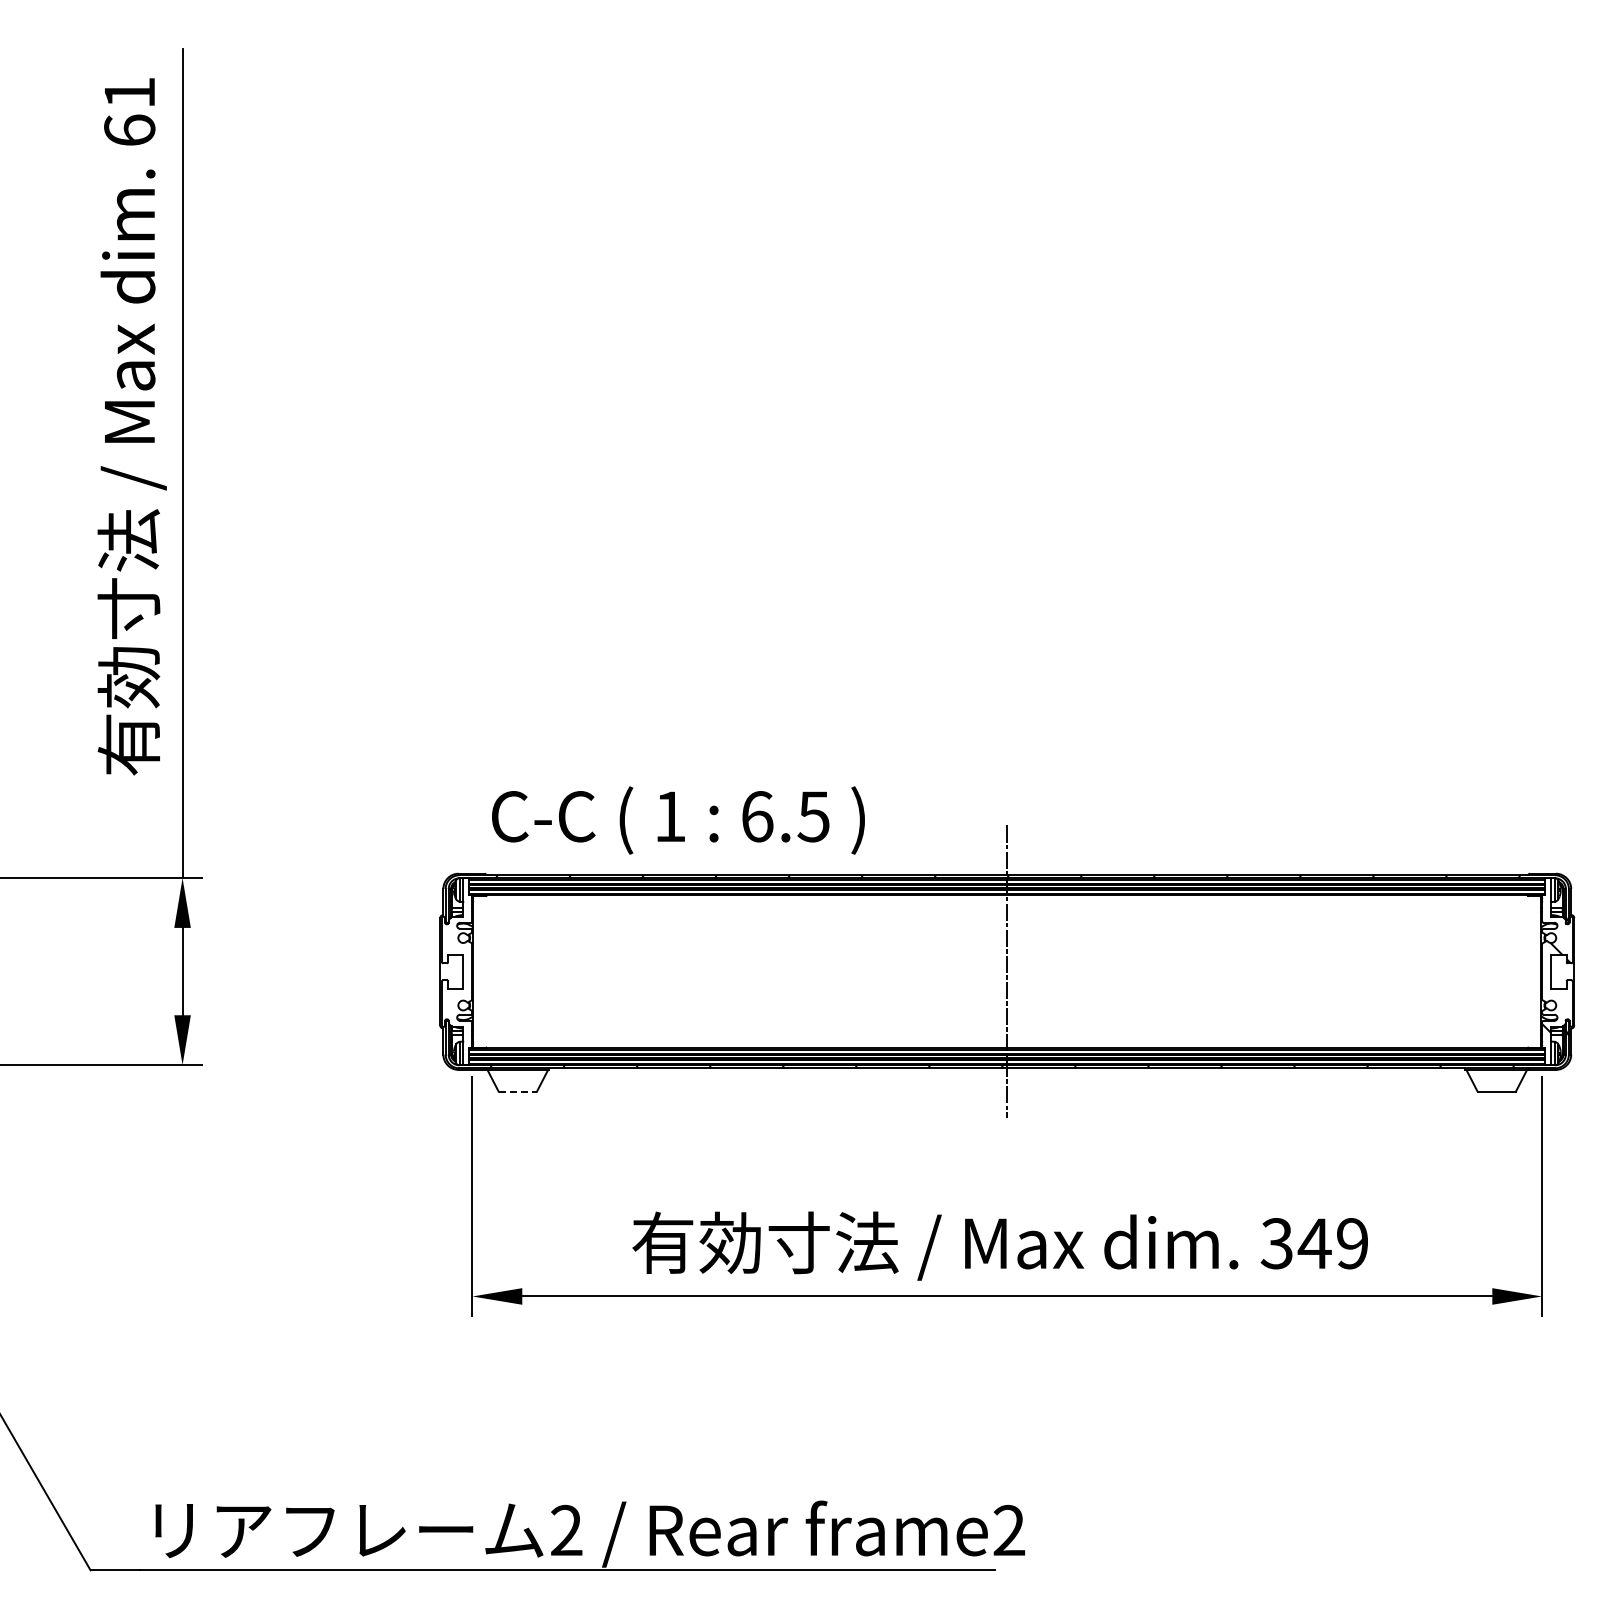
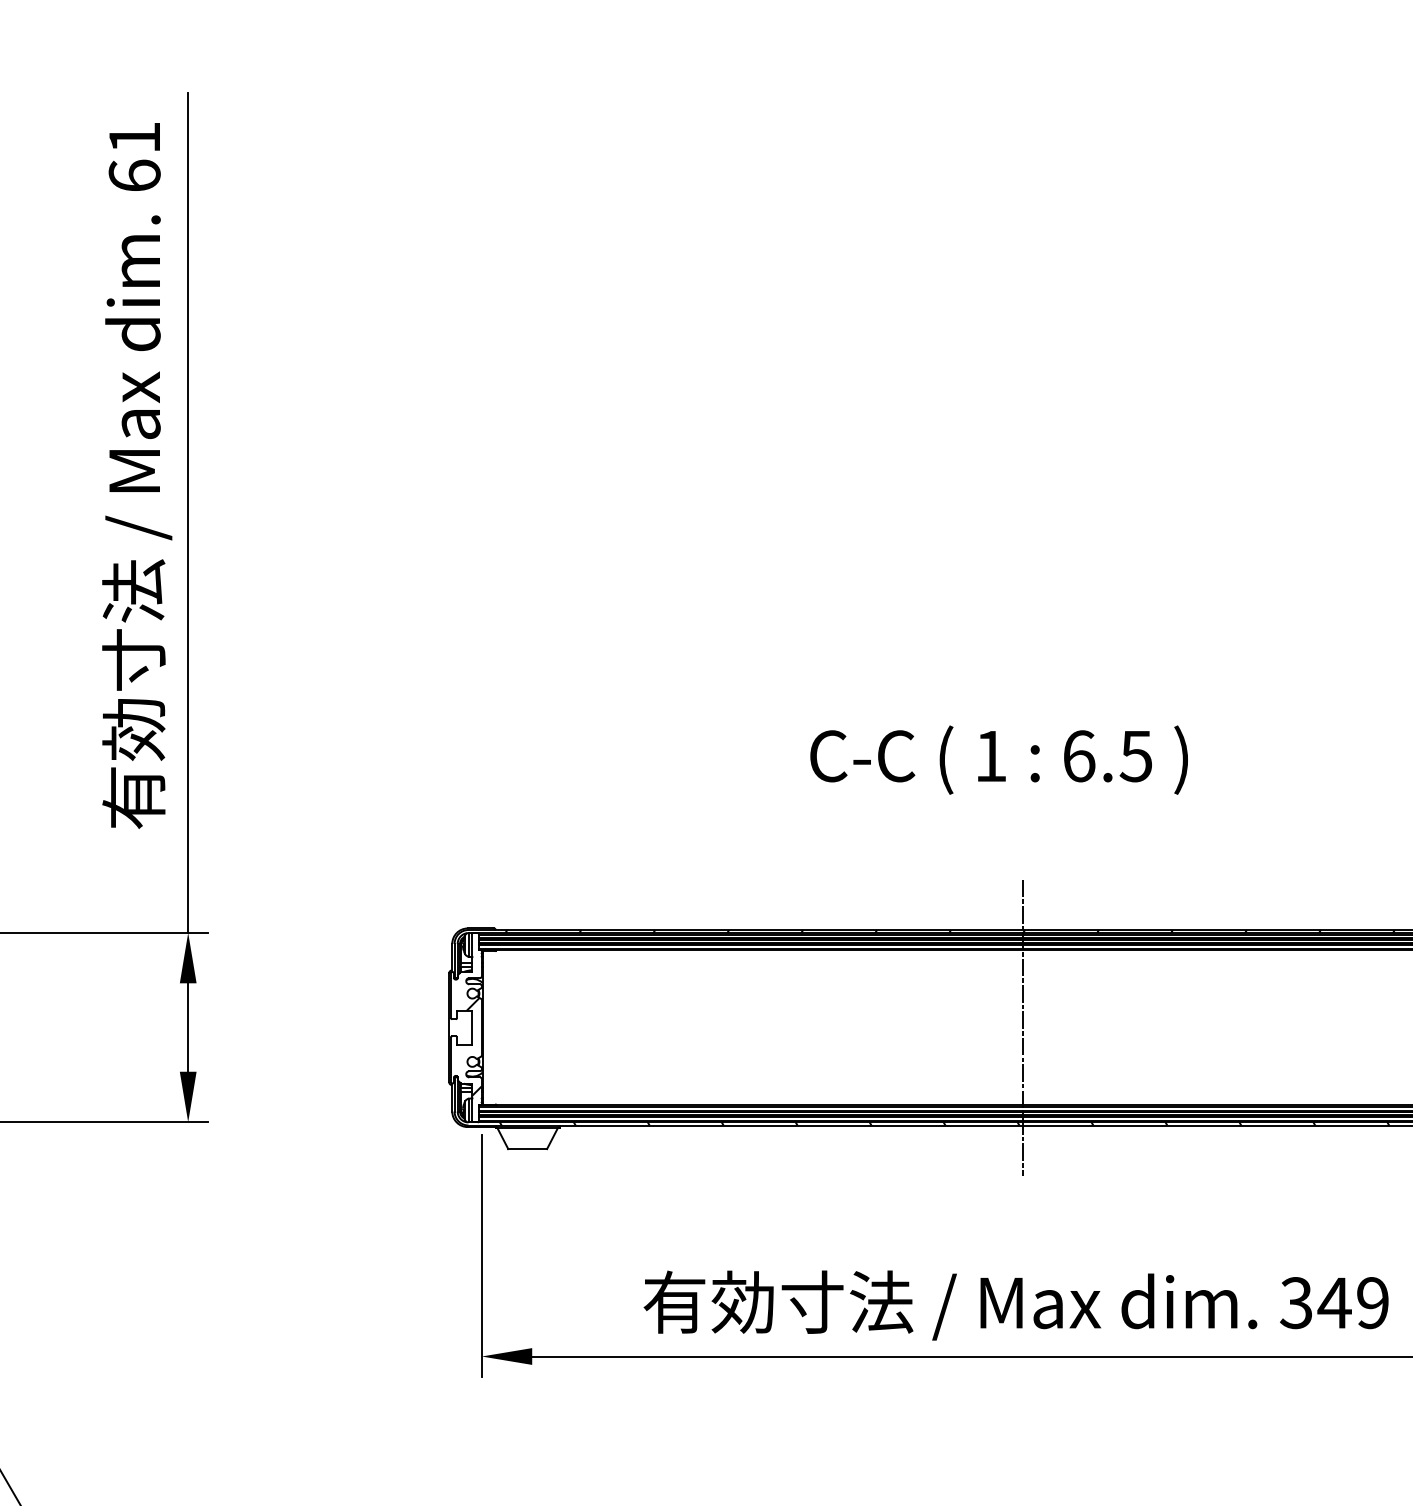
text: (678, 820) -> (999, 760), moved
hatch: (464, 990) -> (473, 1046), added
line: (518, 1091) -> (528, 1148), dashed -> solid

